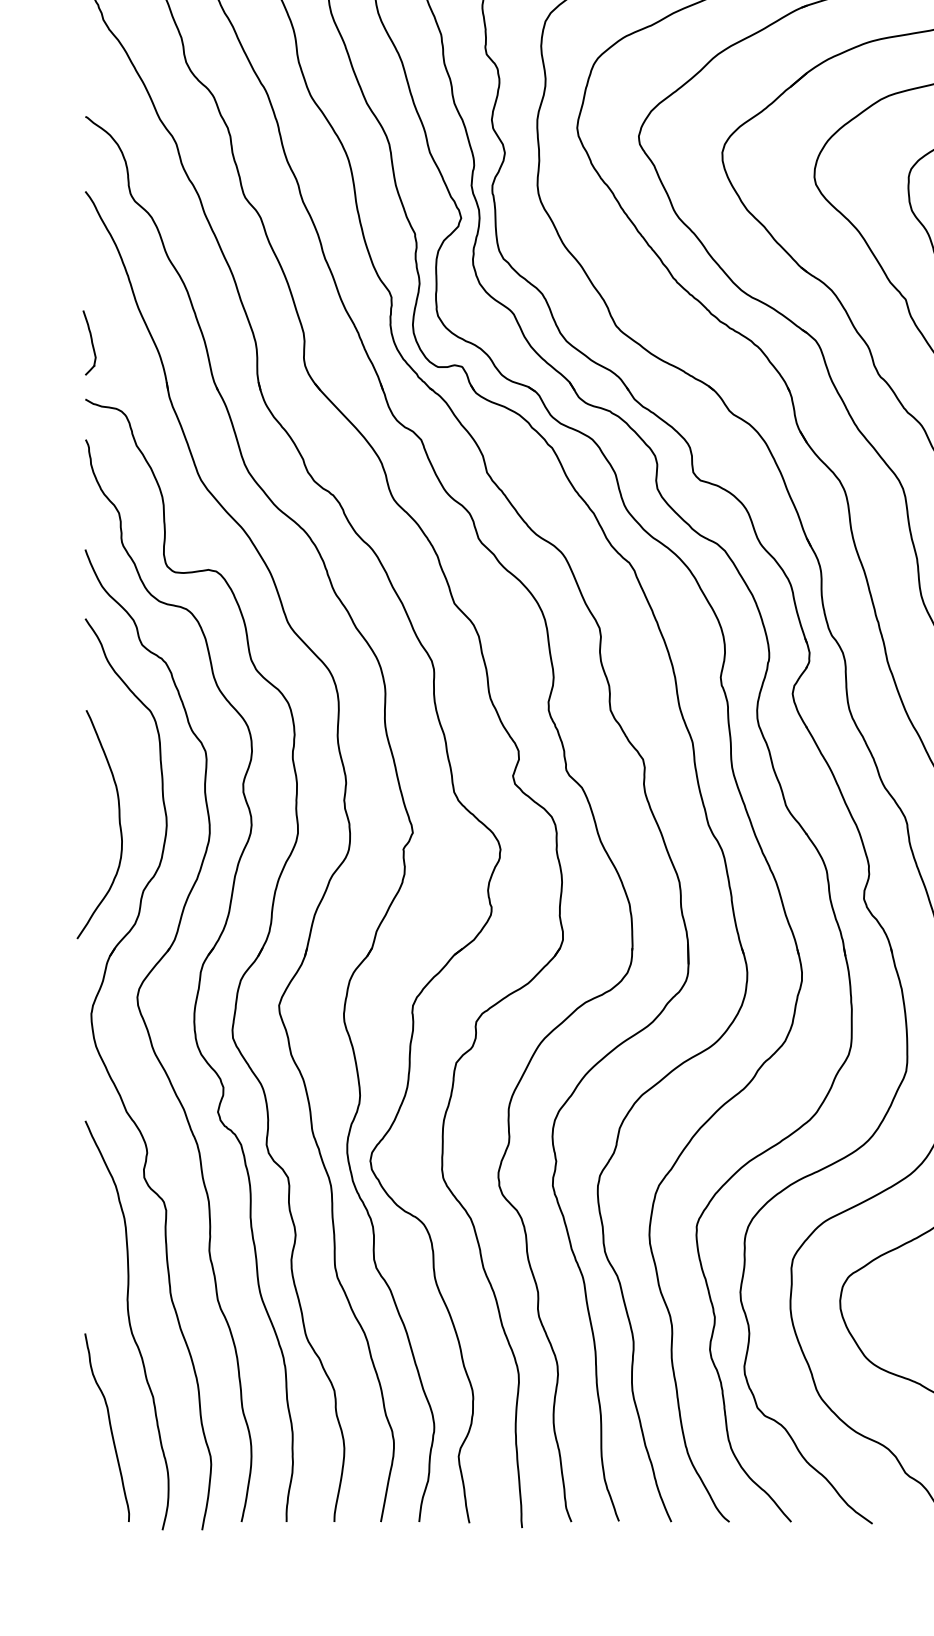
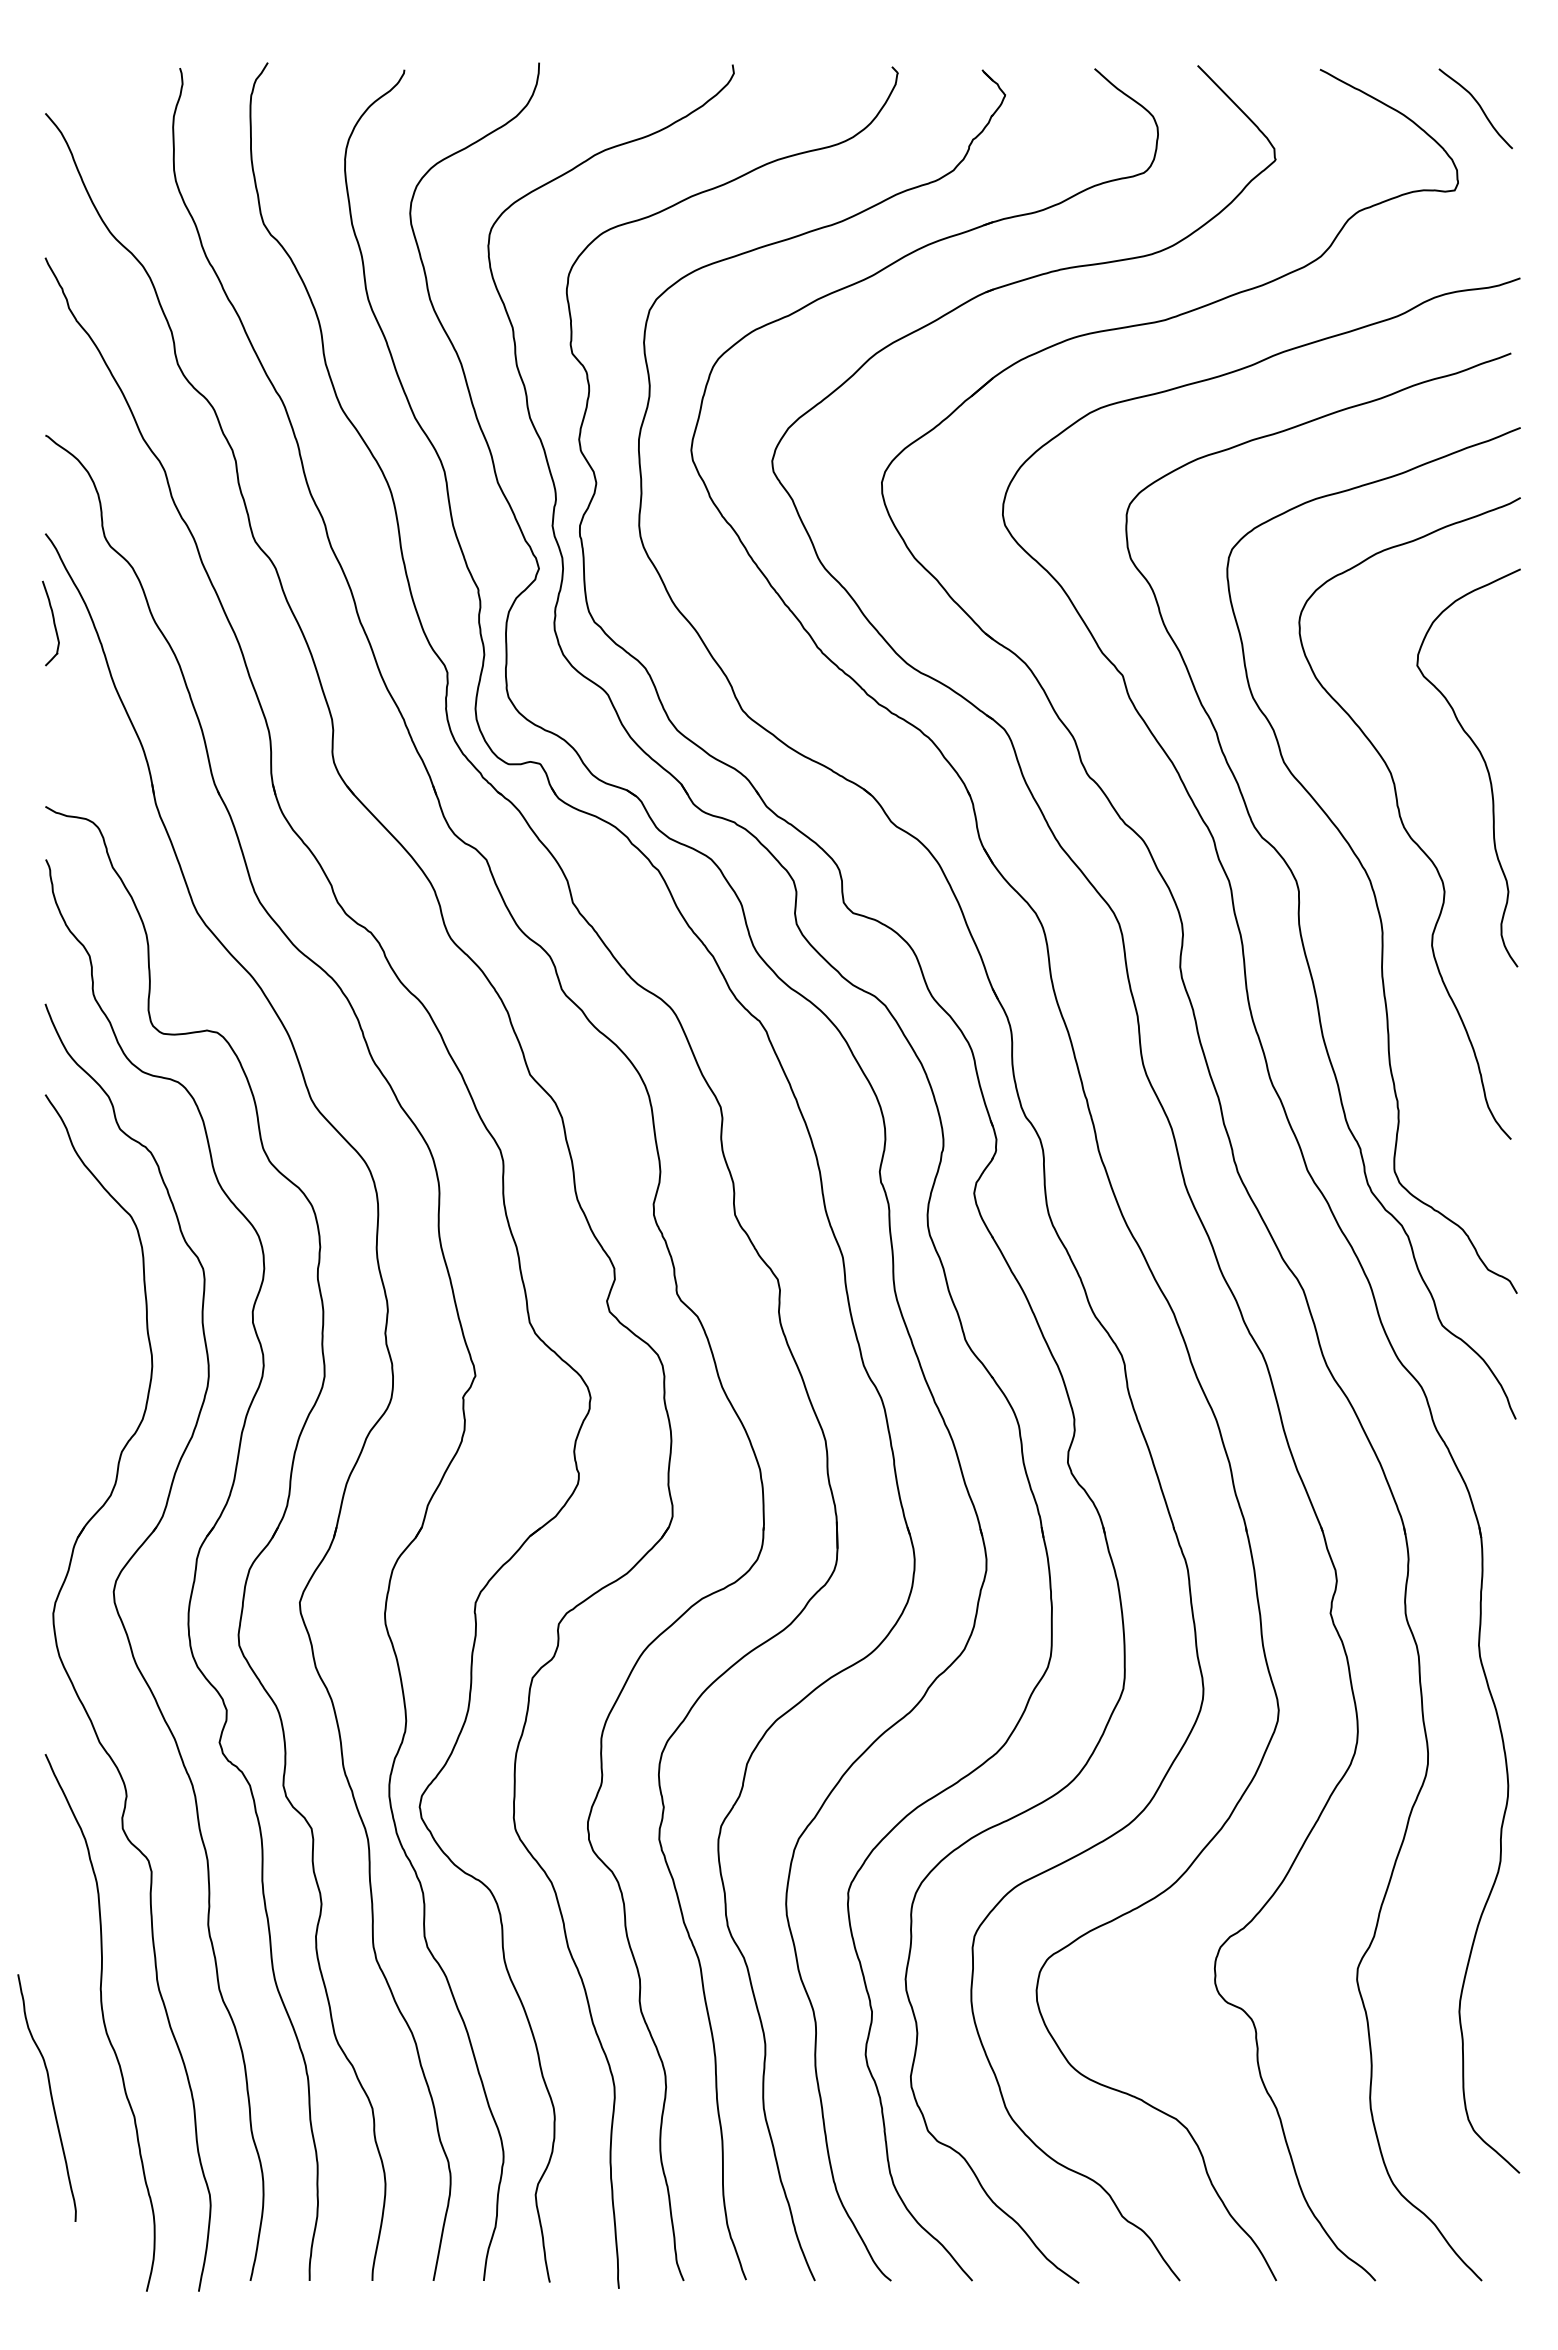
curve: (91, 342) -> (53, 623), moved
curve: (118, 823) -> (89, 1363), removed
curve: (109, 1427) -> (50, 2097), moved

